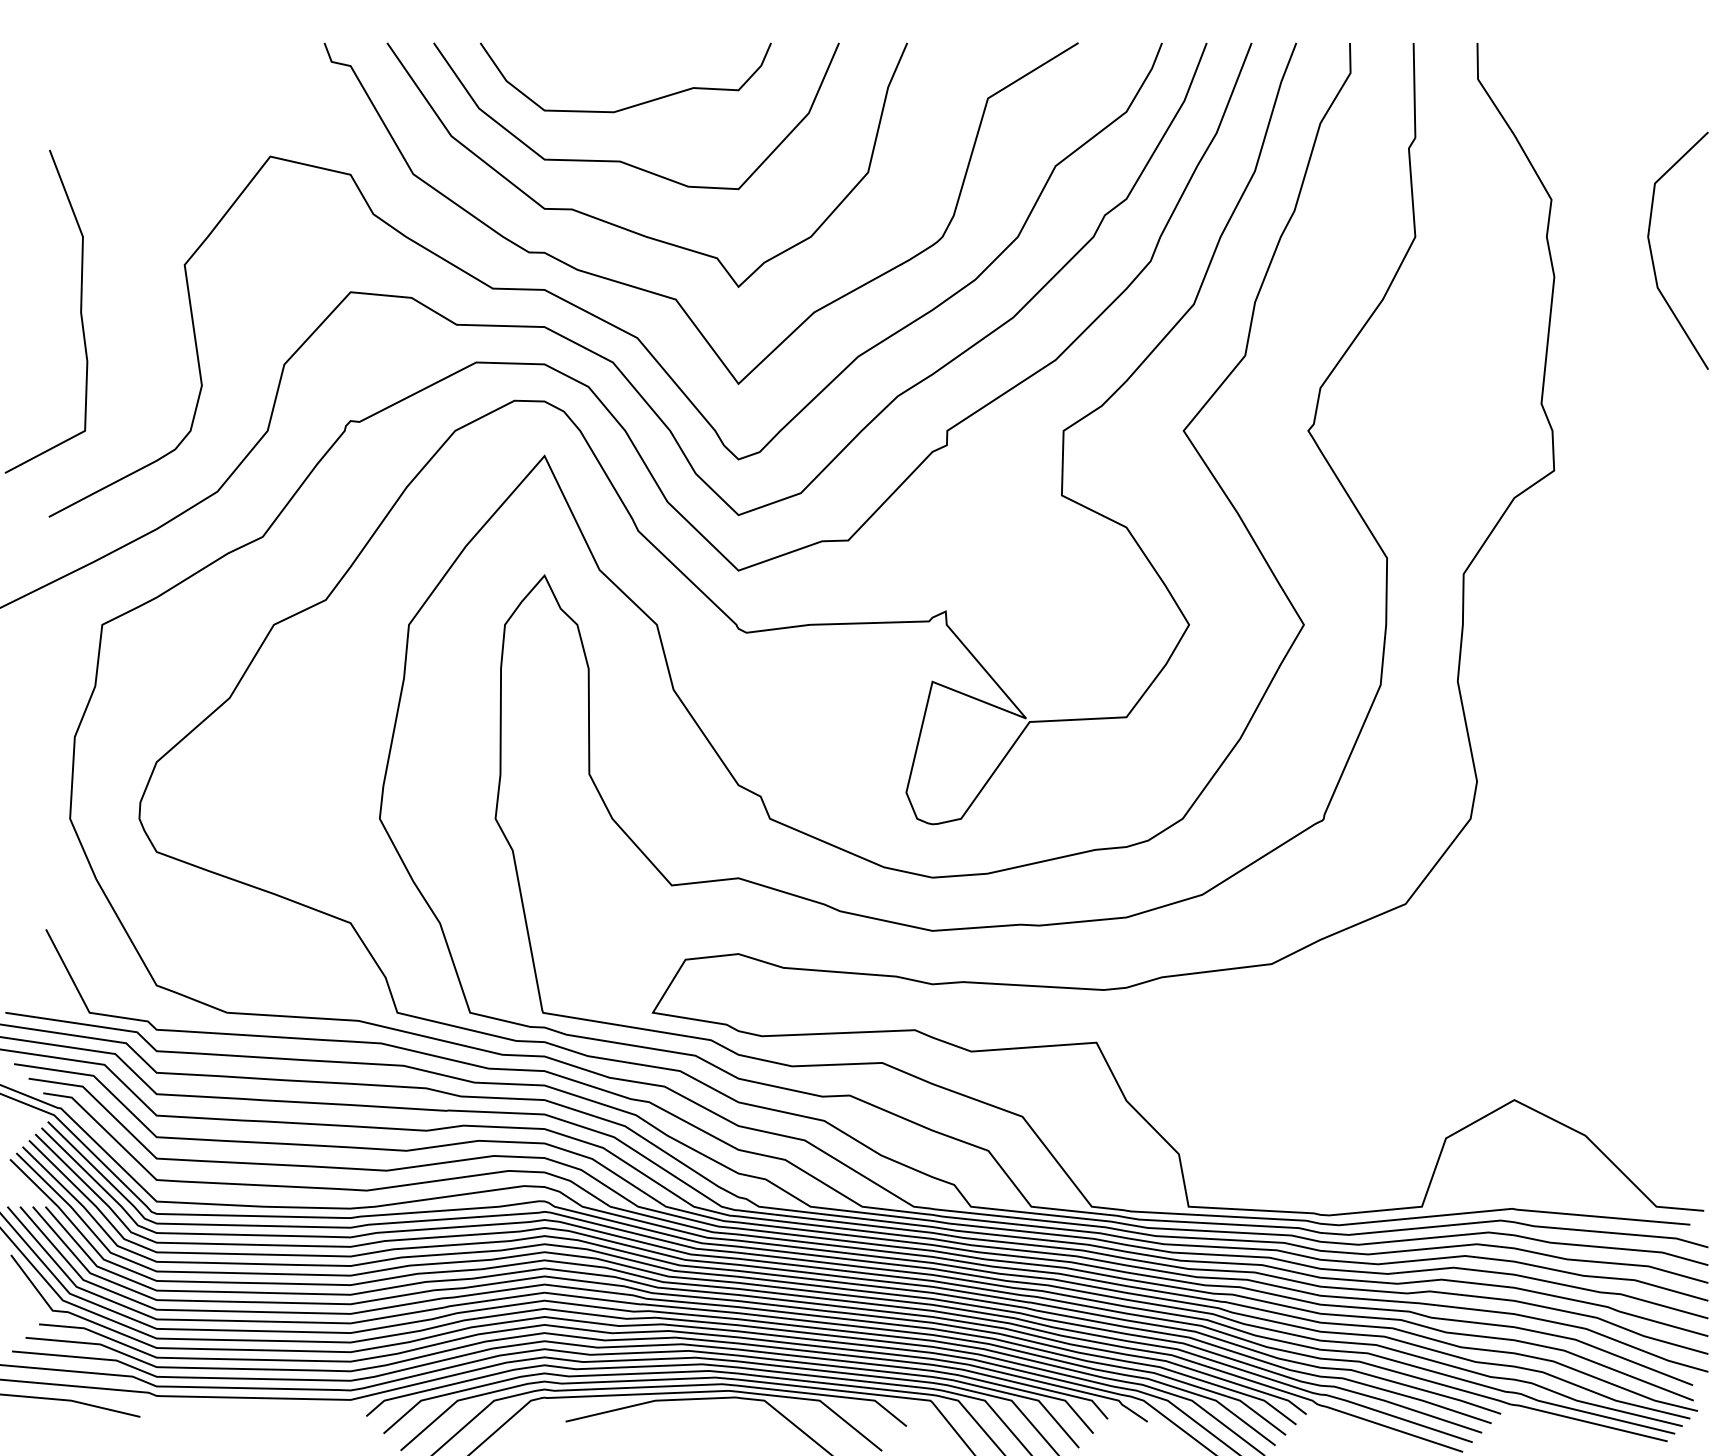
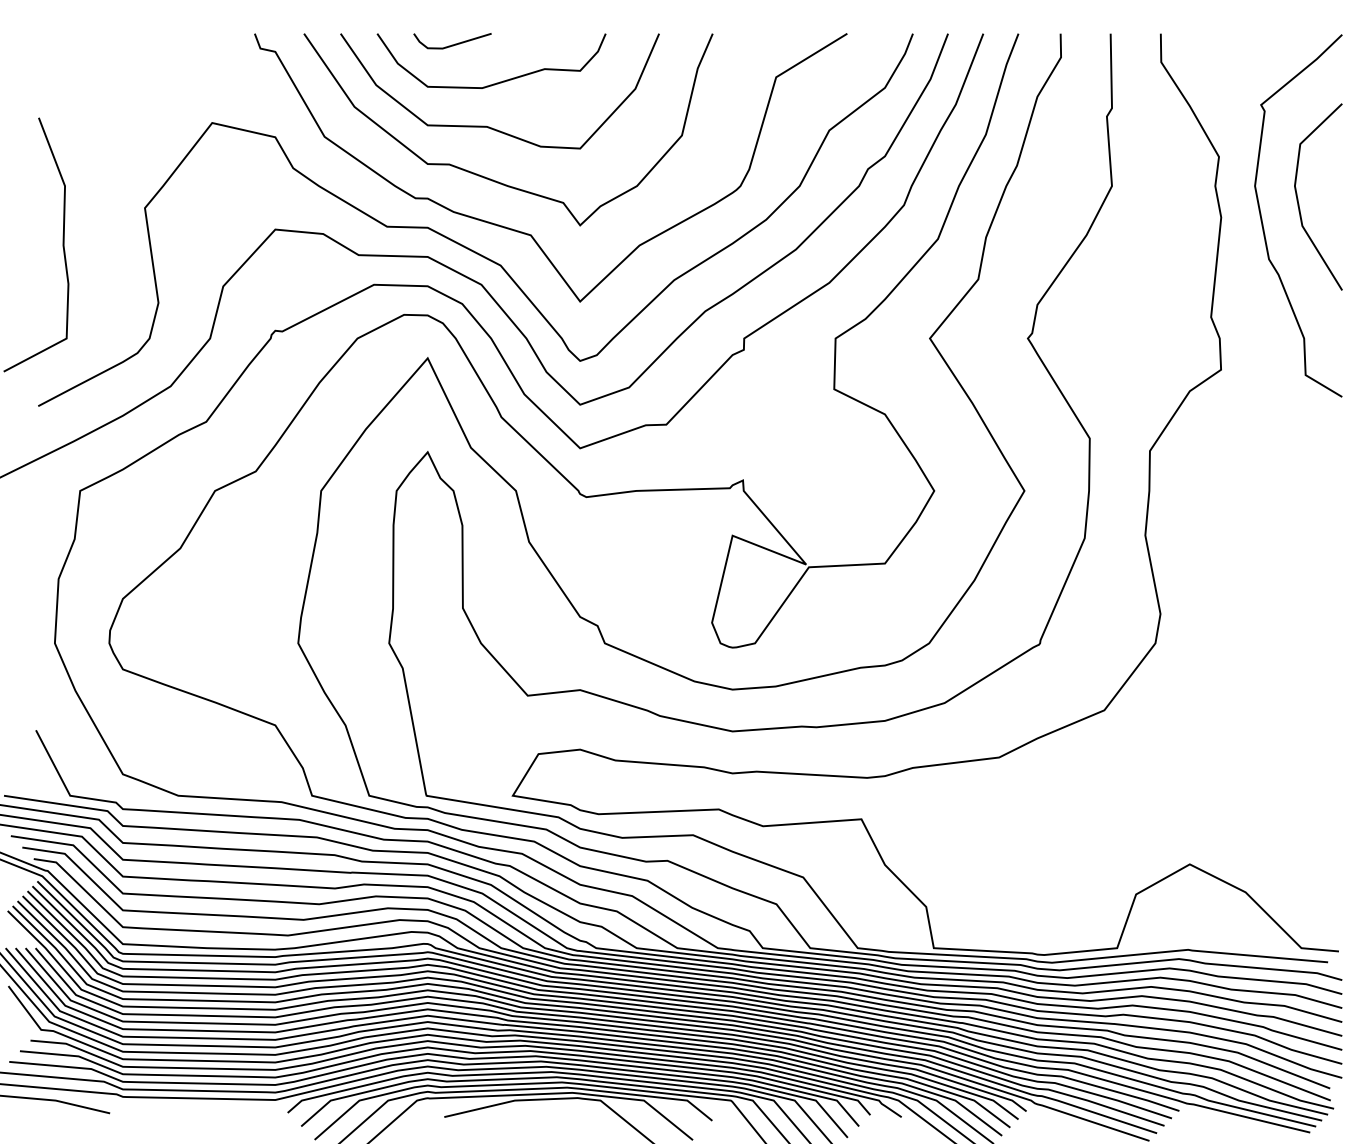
line: (577, 56) -> (453, 44), added
curve: (1607, 283) -> (1262, 222), added

